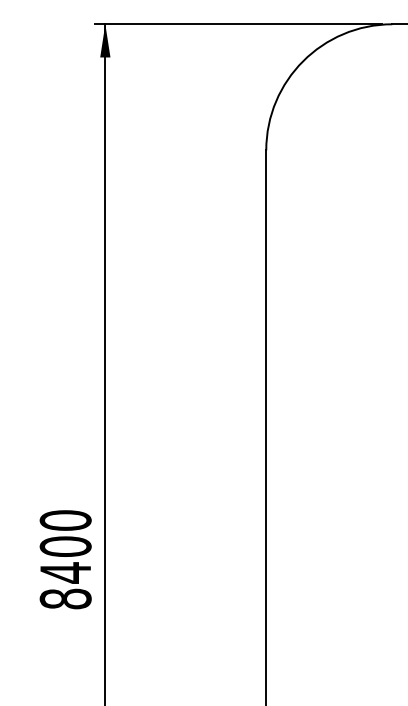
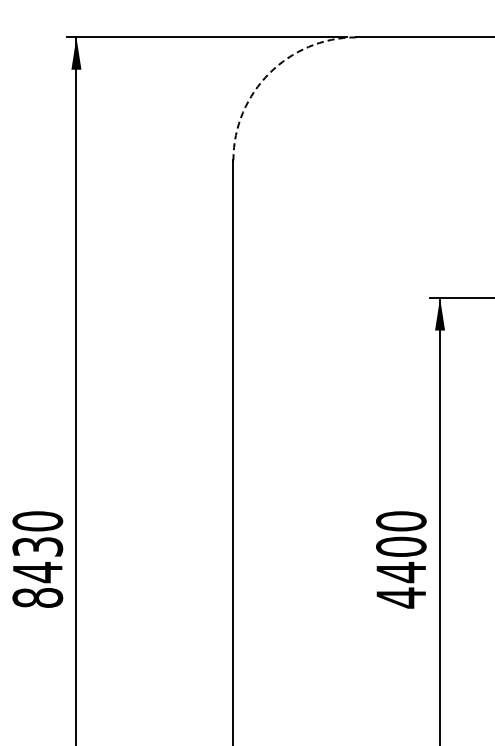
arc: (303, 61) -> (269, 73), solid -> dashed
text: (65, 546) -> (37, 546), 8400 -> 8430

